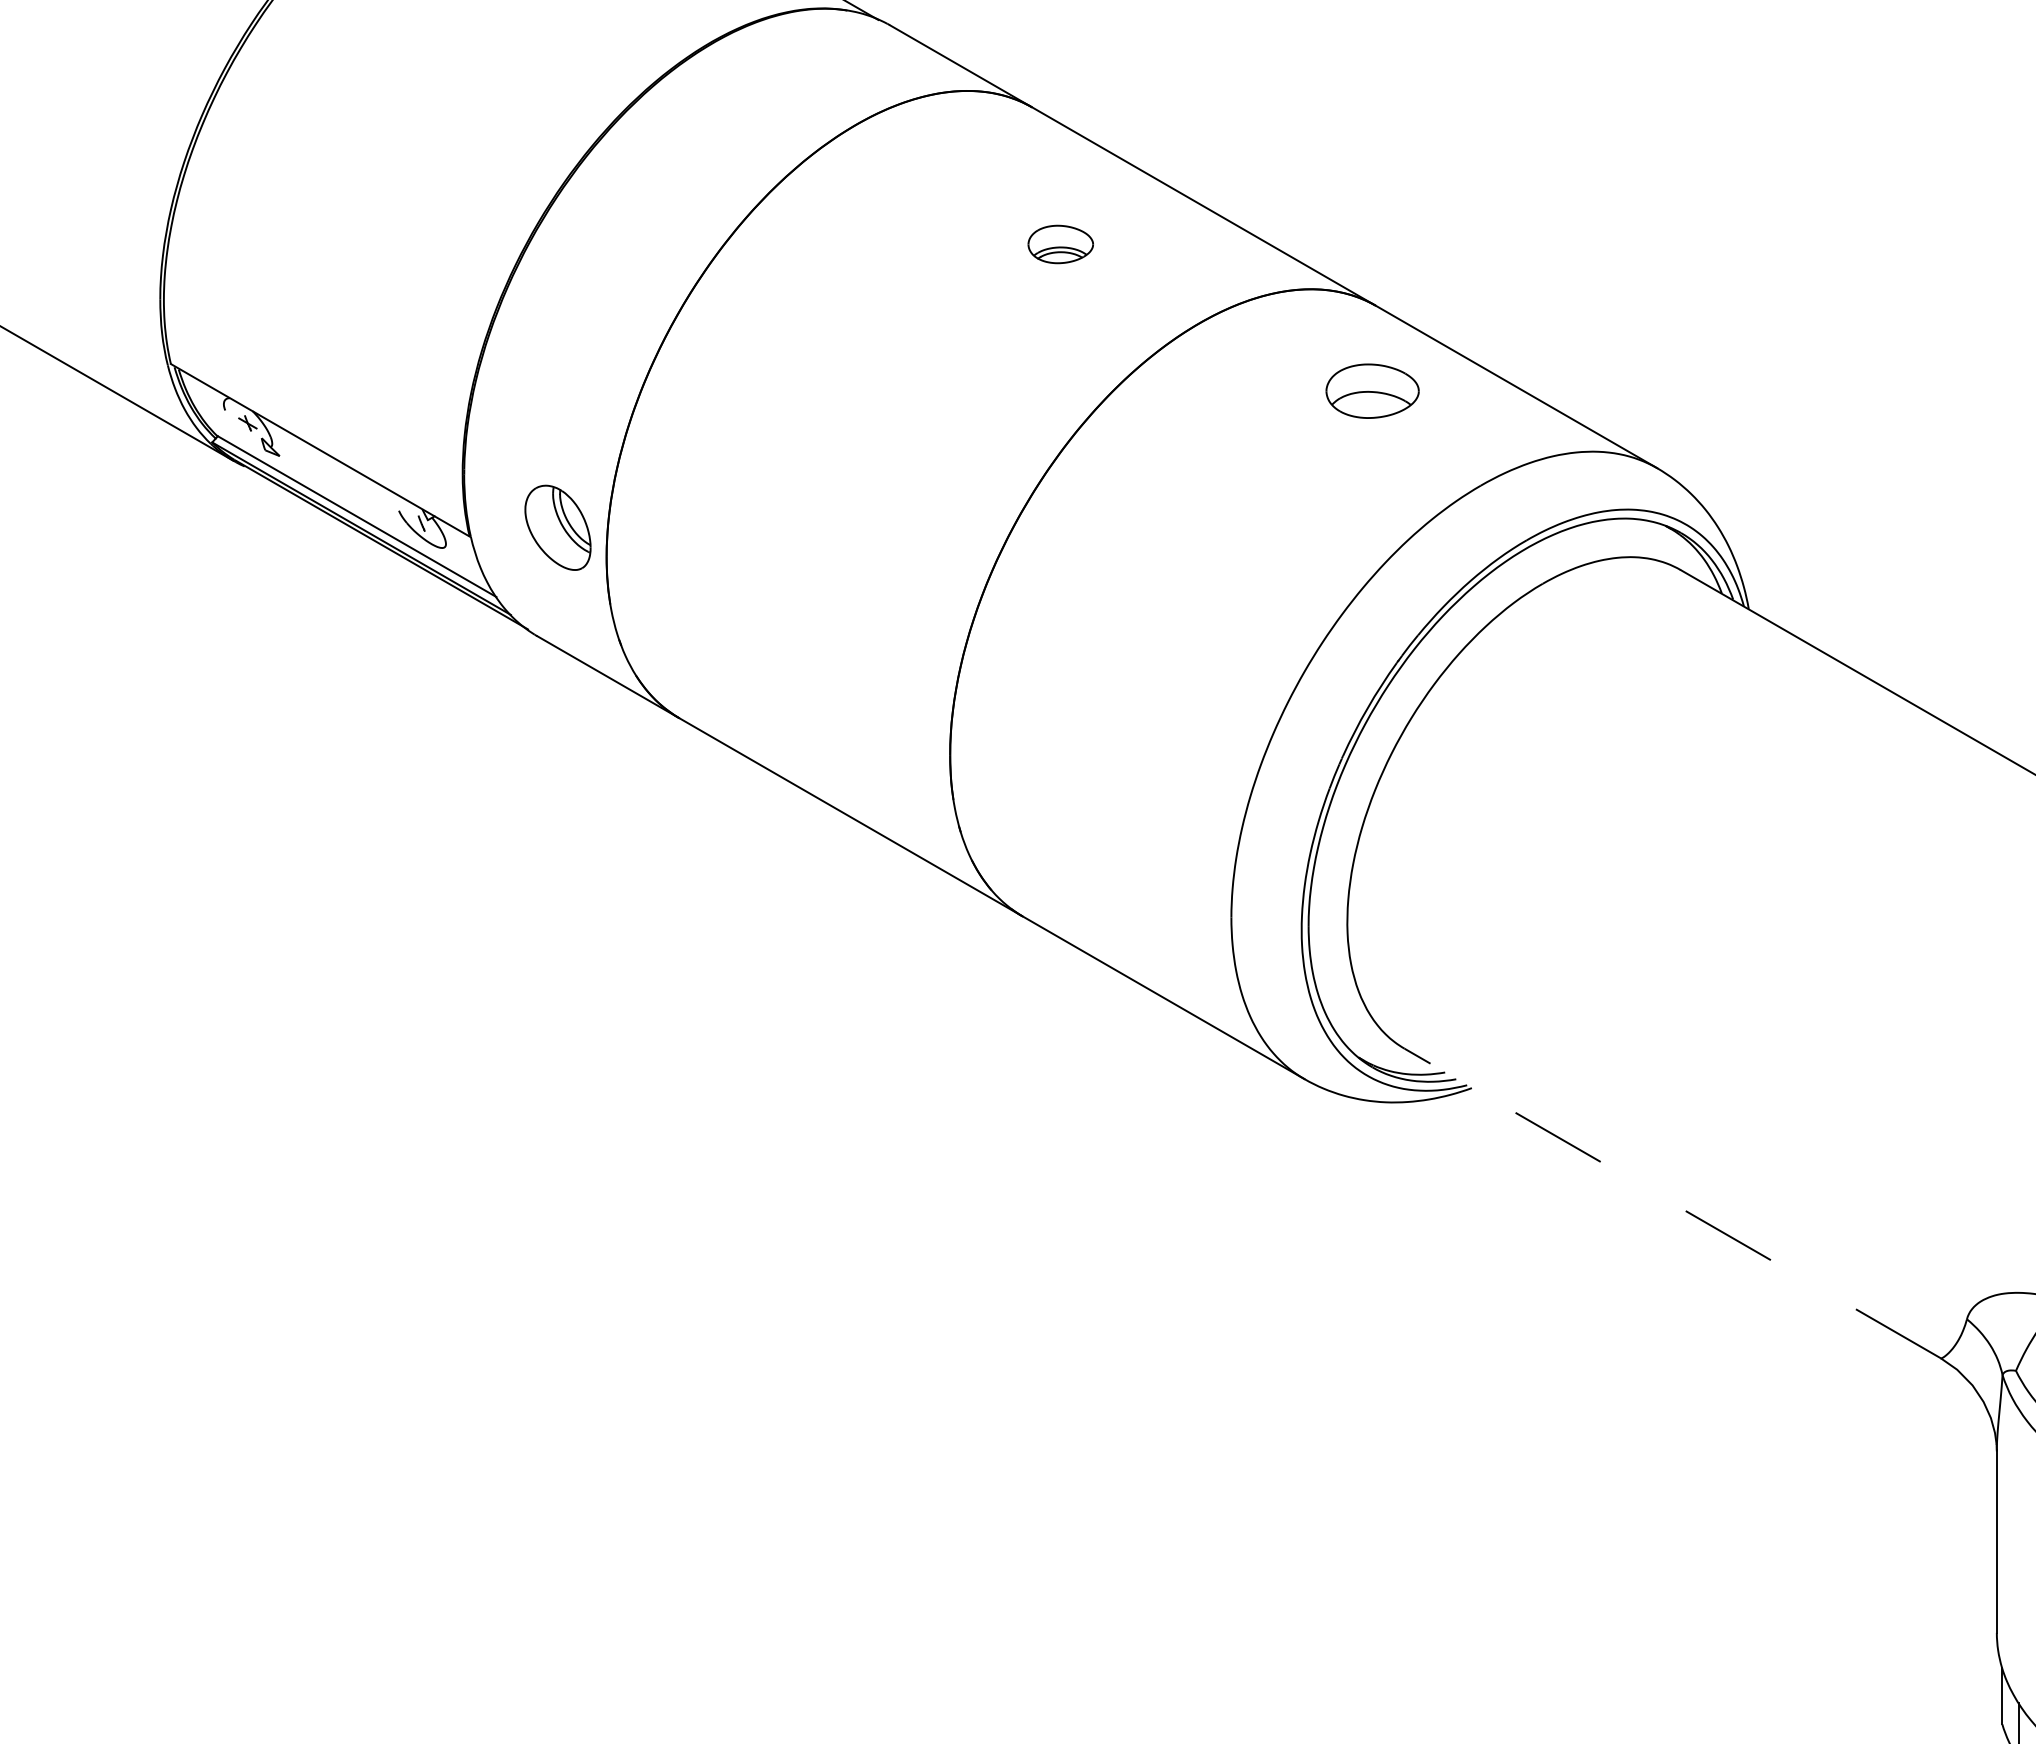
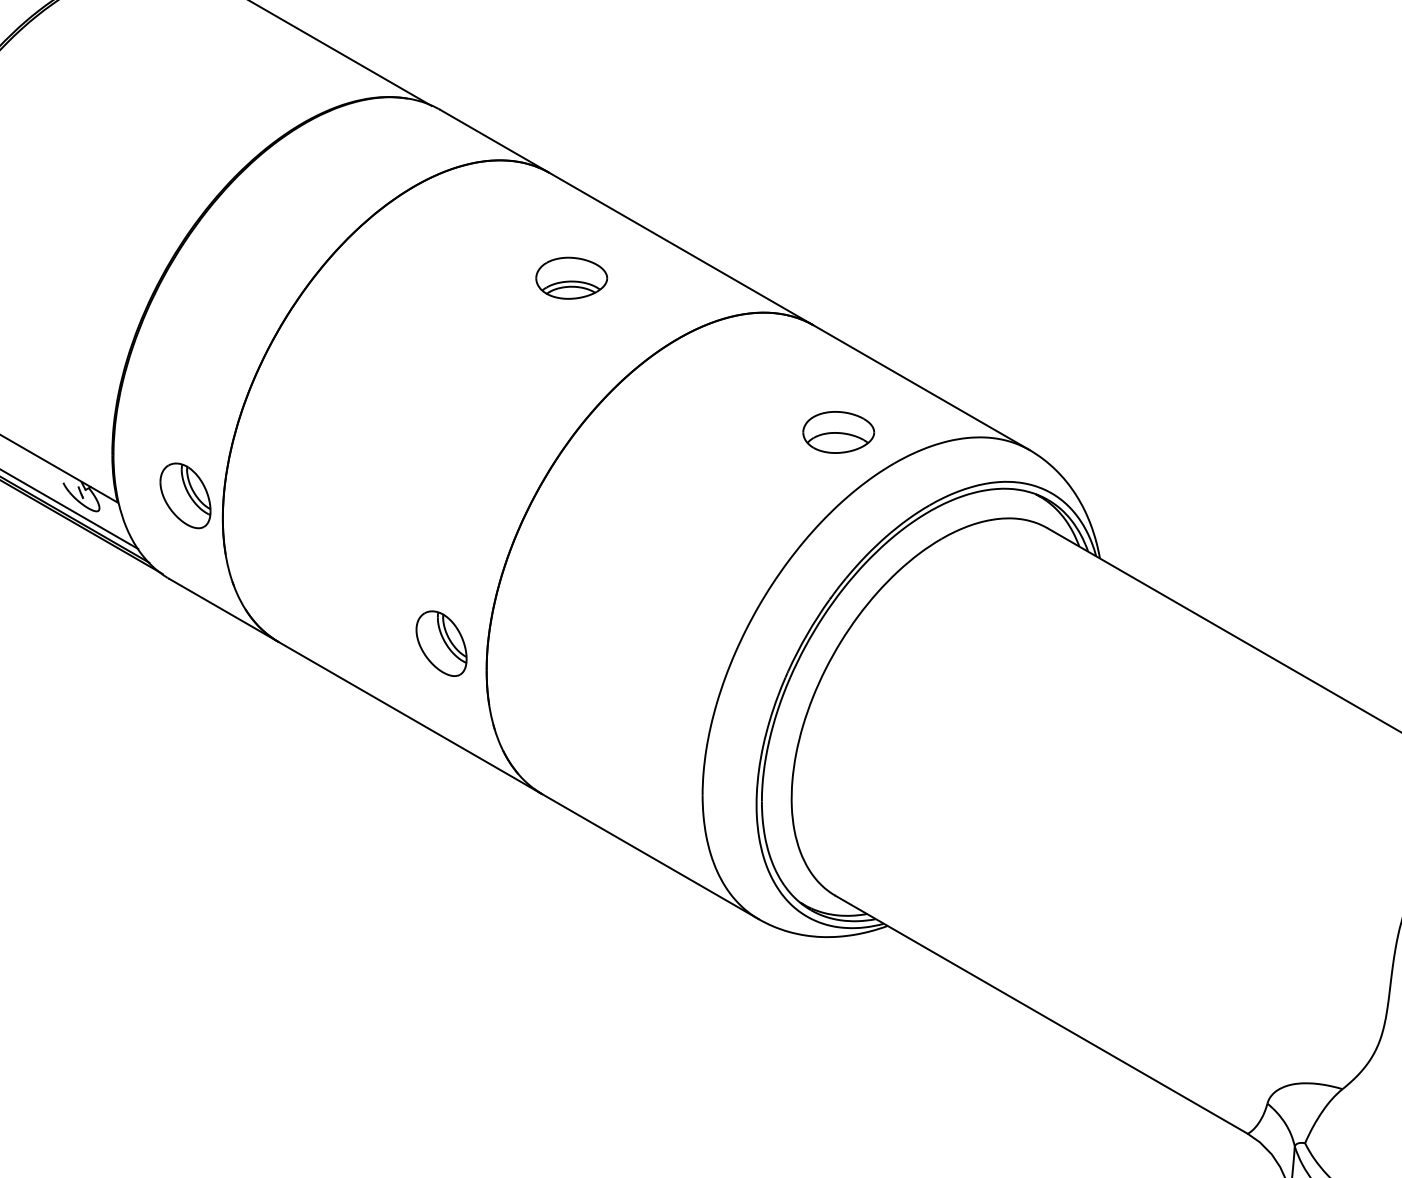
part: (1060, 244) -> (571, 278), size x1.43
part: (1372, 390) -> (838, 431), moved
part: (891, 720) -> (441, 643), added
line: (1672, 1203) -> (1041, 1014), dashed -> solid

